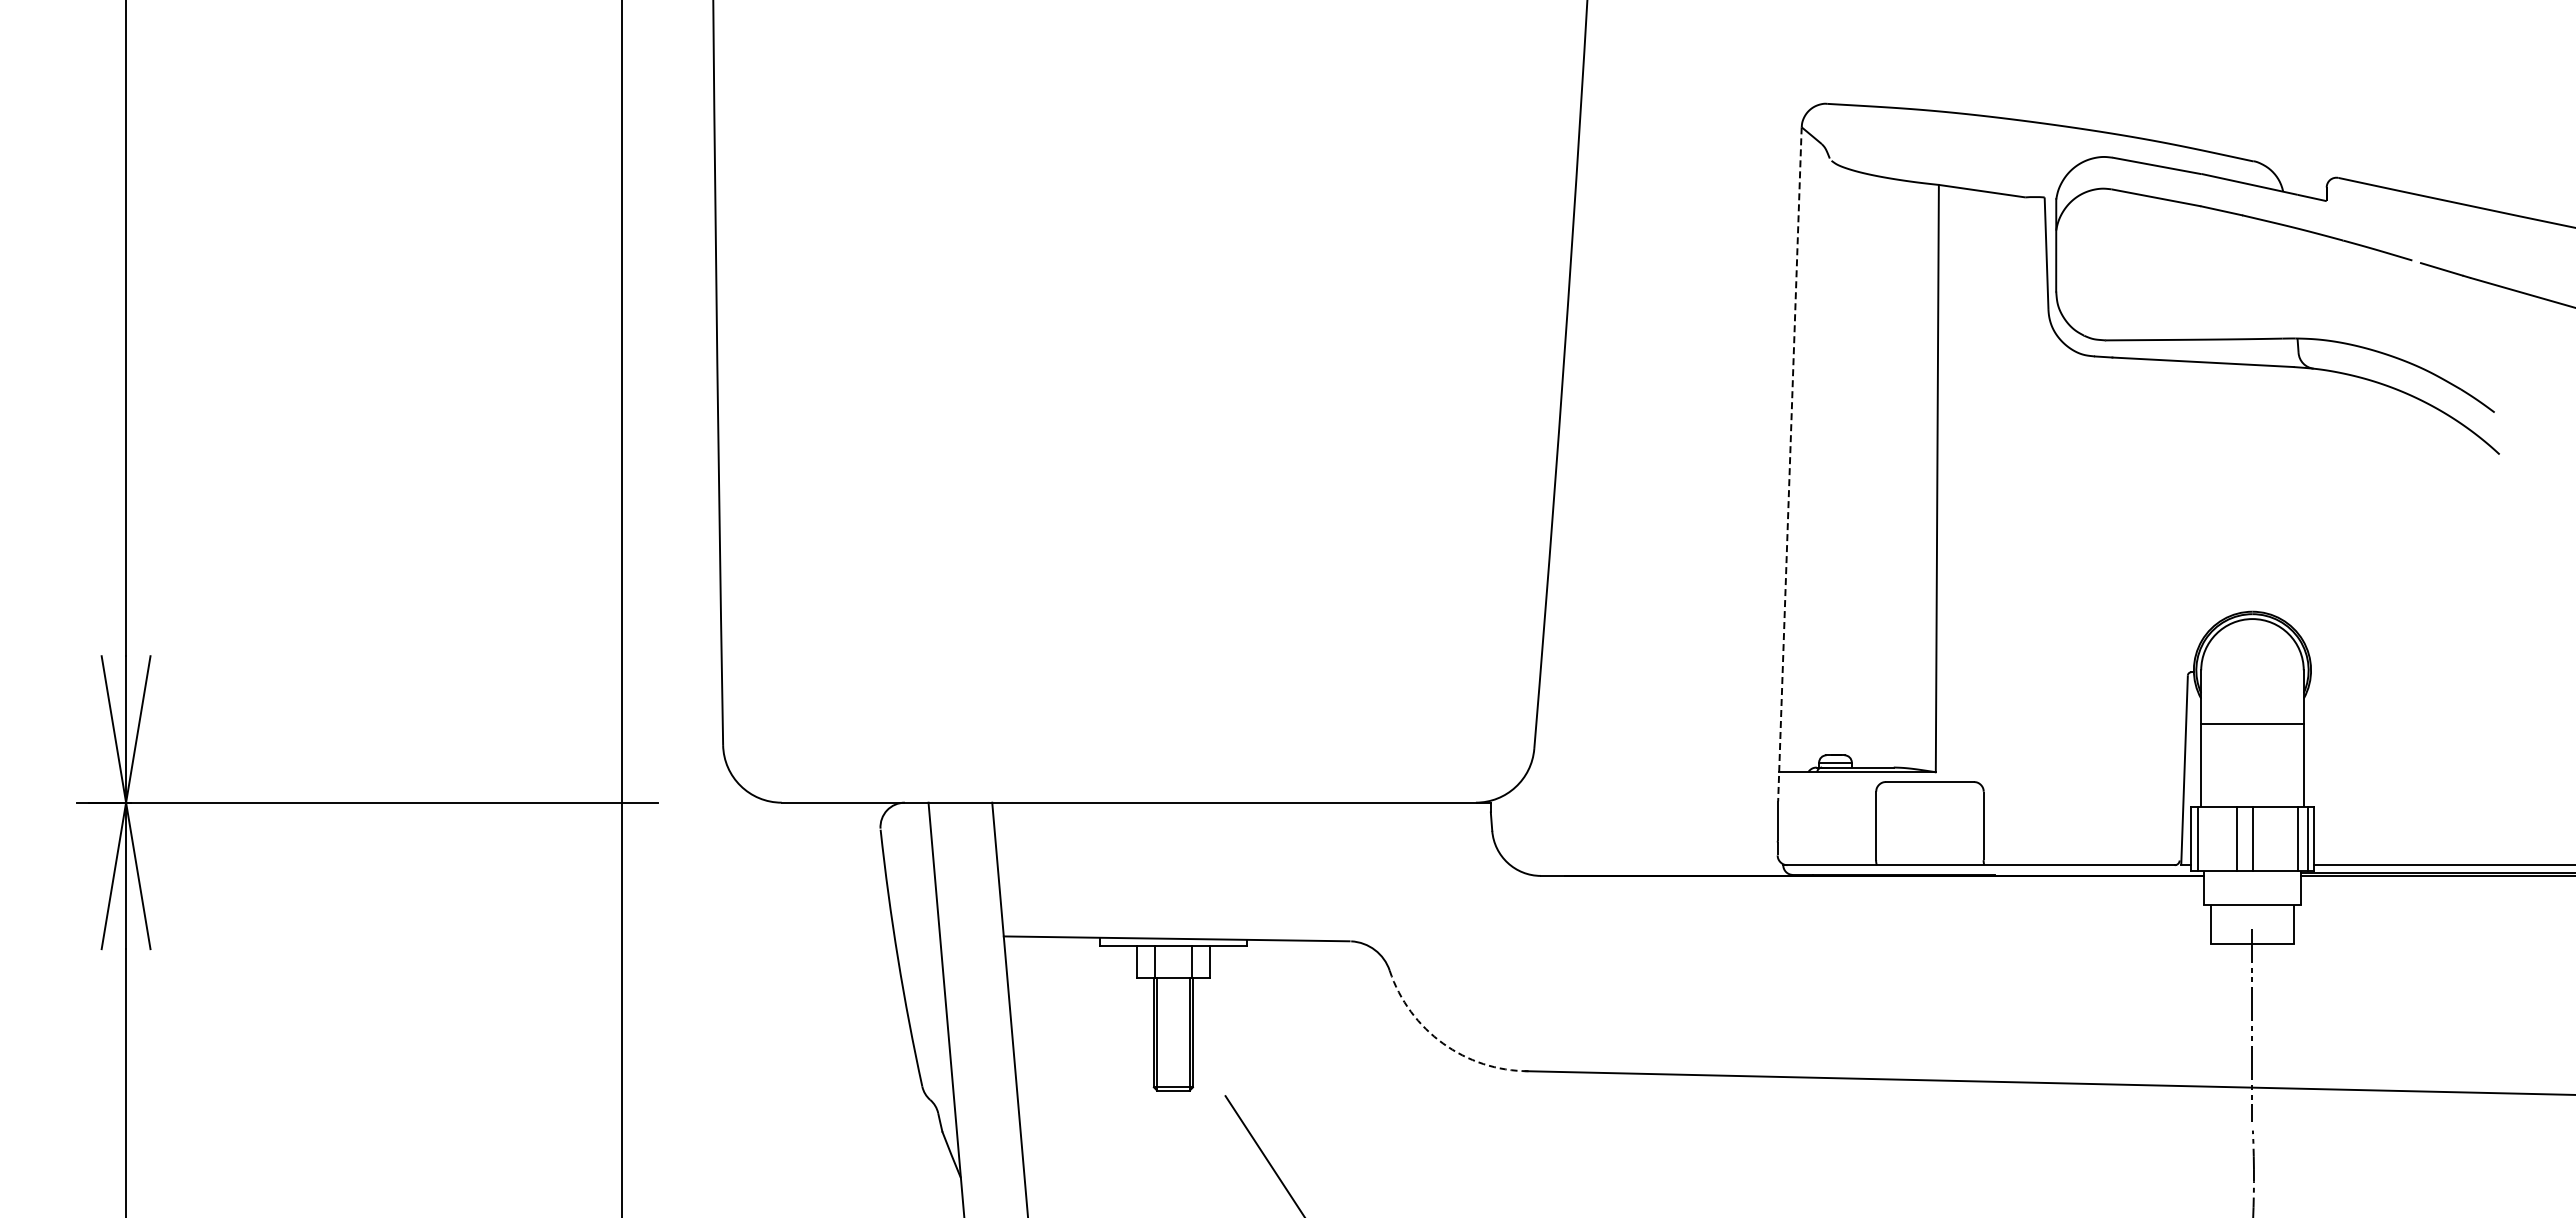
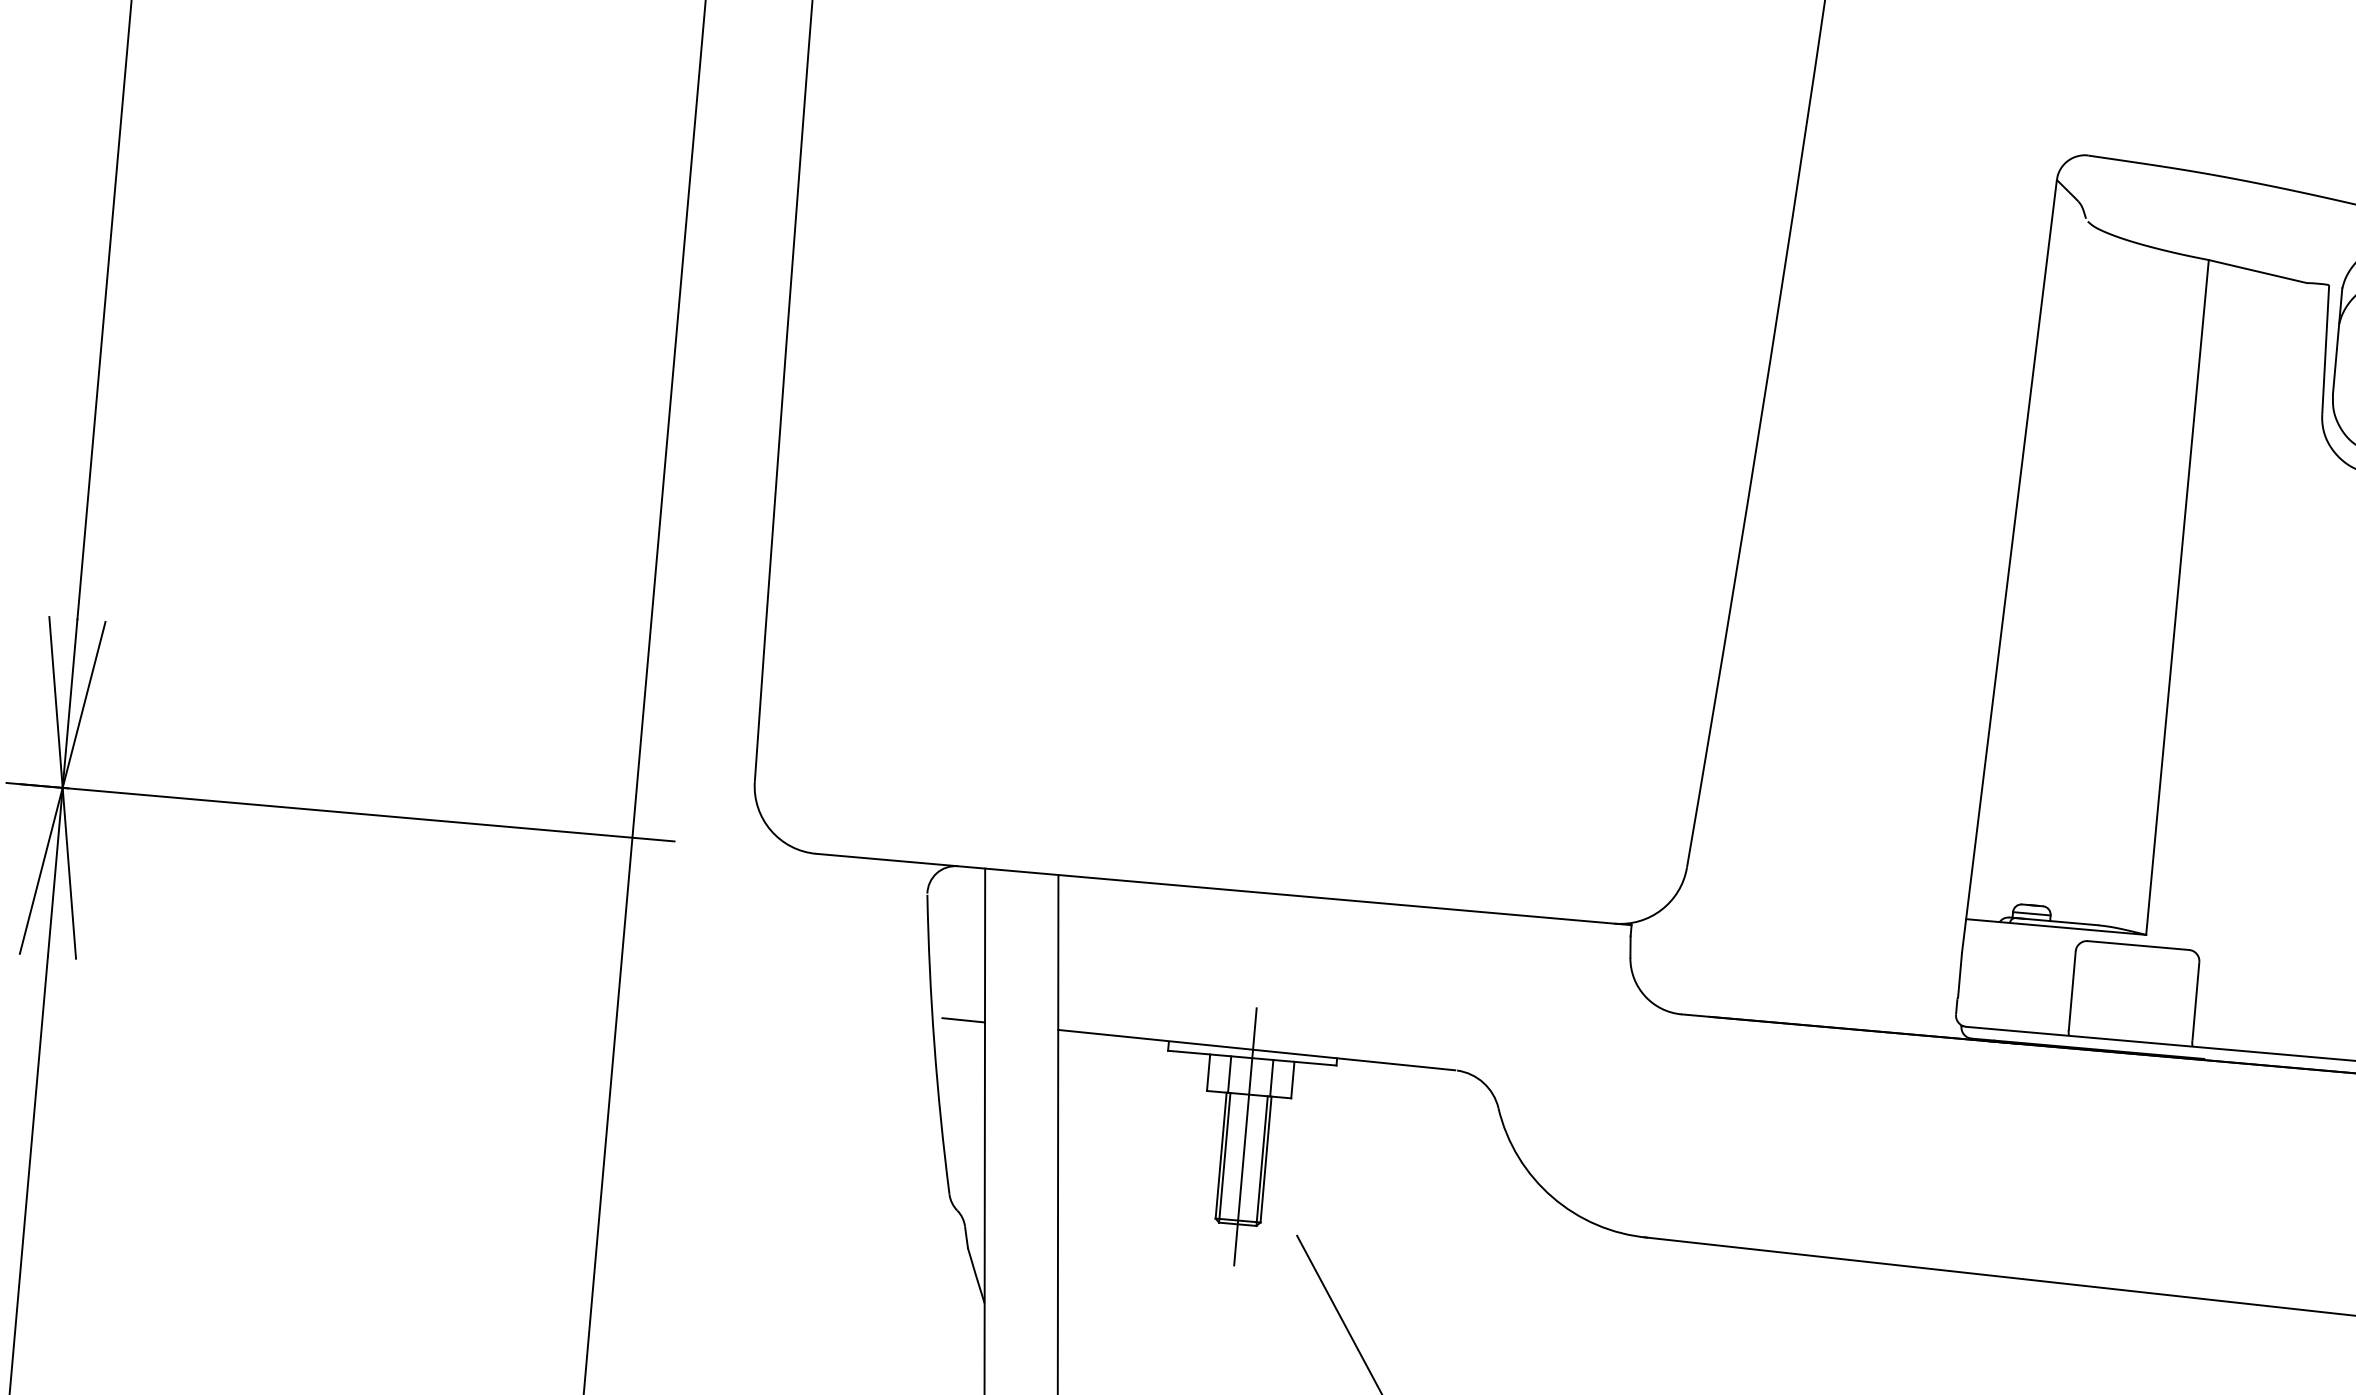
line: (1789, 464) -> (2008, 566), dashed -> solid
line: (921, 935) -> (963, 1020), added
line: (1173, 1014) -> (1245, 1136), added
arc: (1443, 1043) -> (1552, 1197), dashed -> solid

